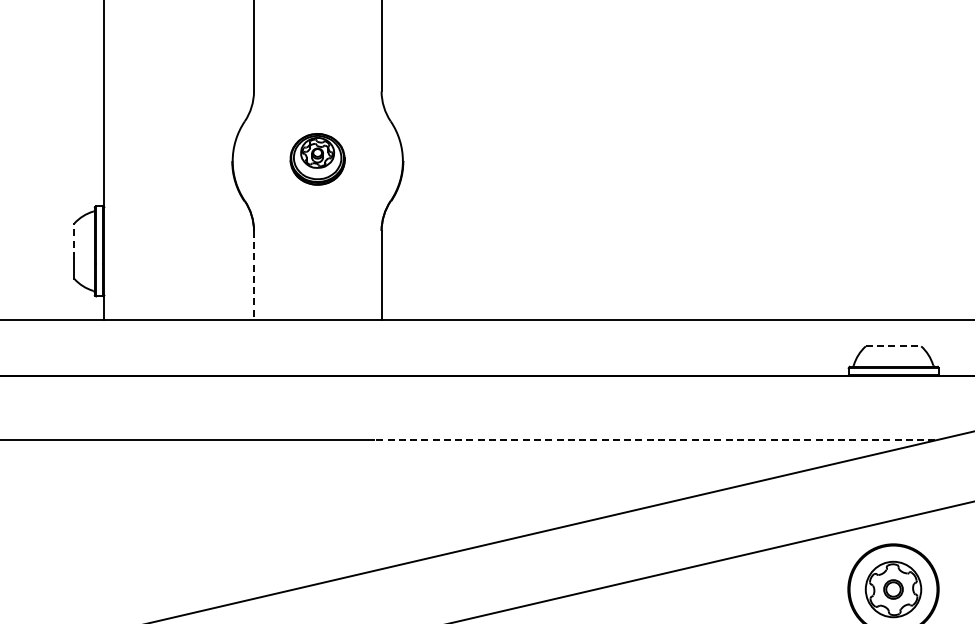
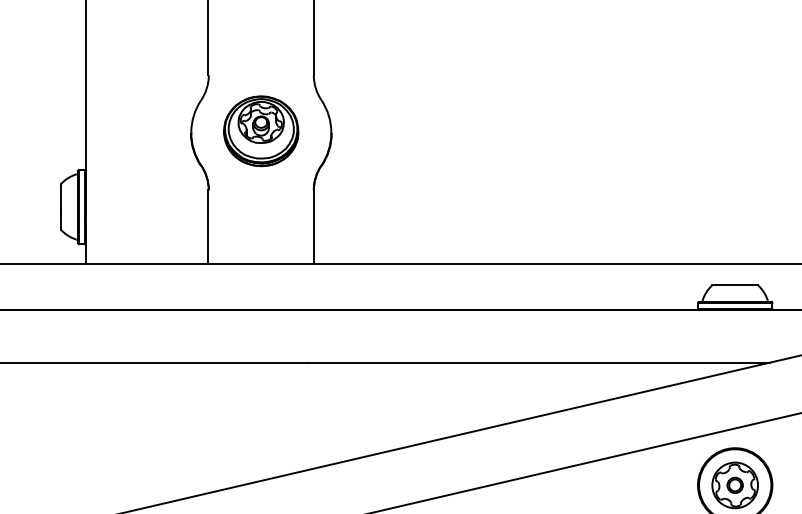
part: (317, 159) -> (261, 131), size x1.67
line: (74, 241) -> (61, 198), dashed -> solid
line: (253, 275) -> (208, 226), dashed -> solid
line: (893, 346) -> (735, 285), dashed -> solid
line: (654, 440) -> (538, 362), dashed -> solid

